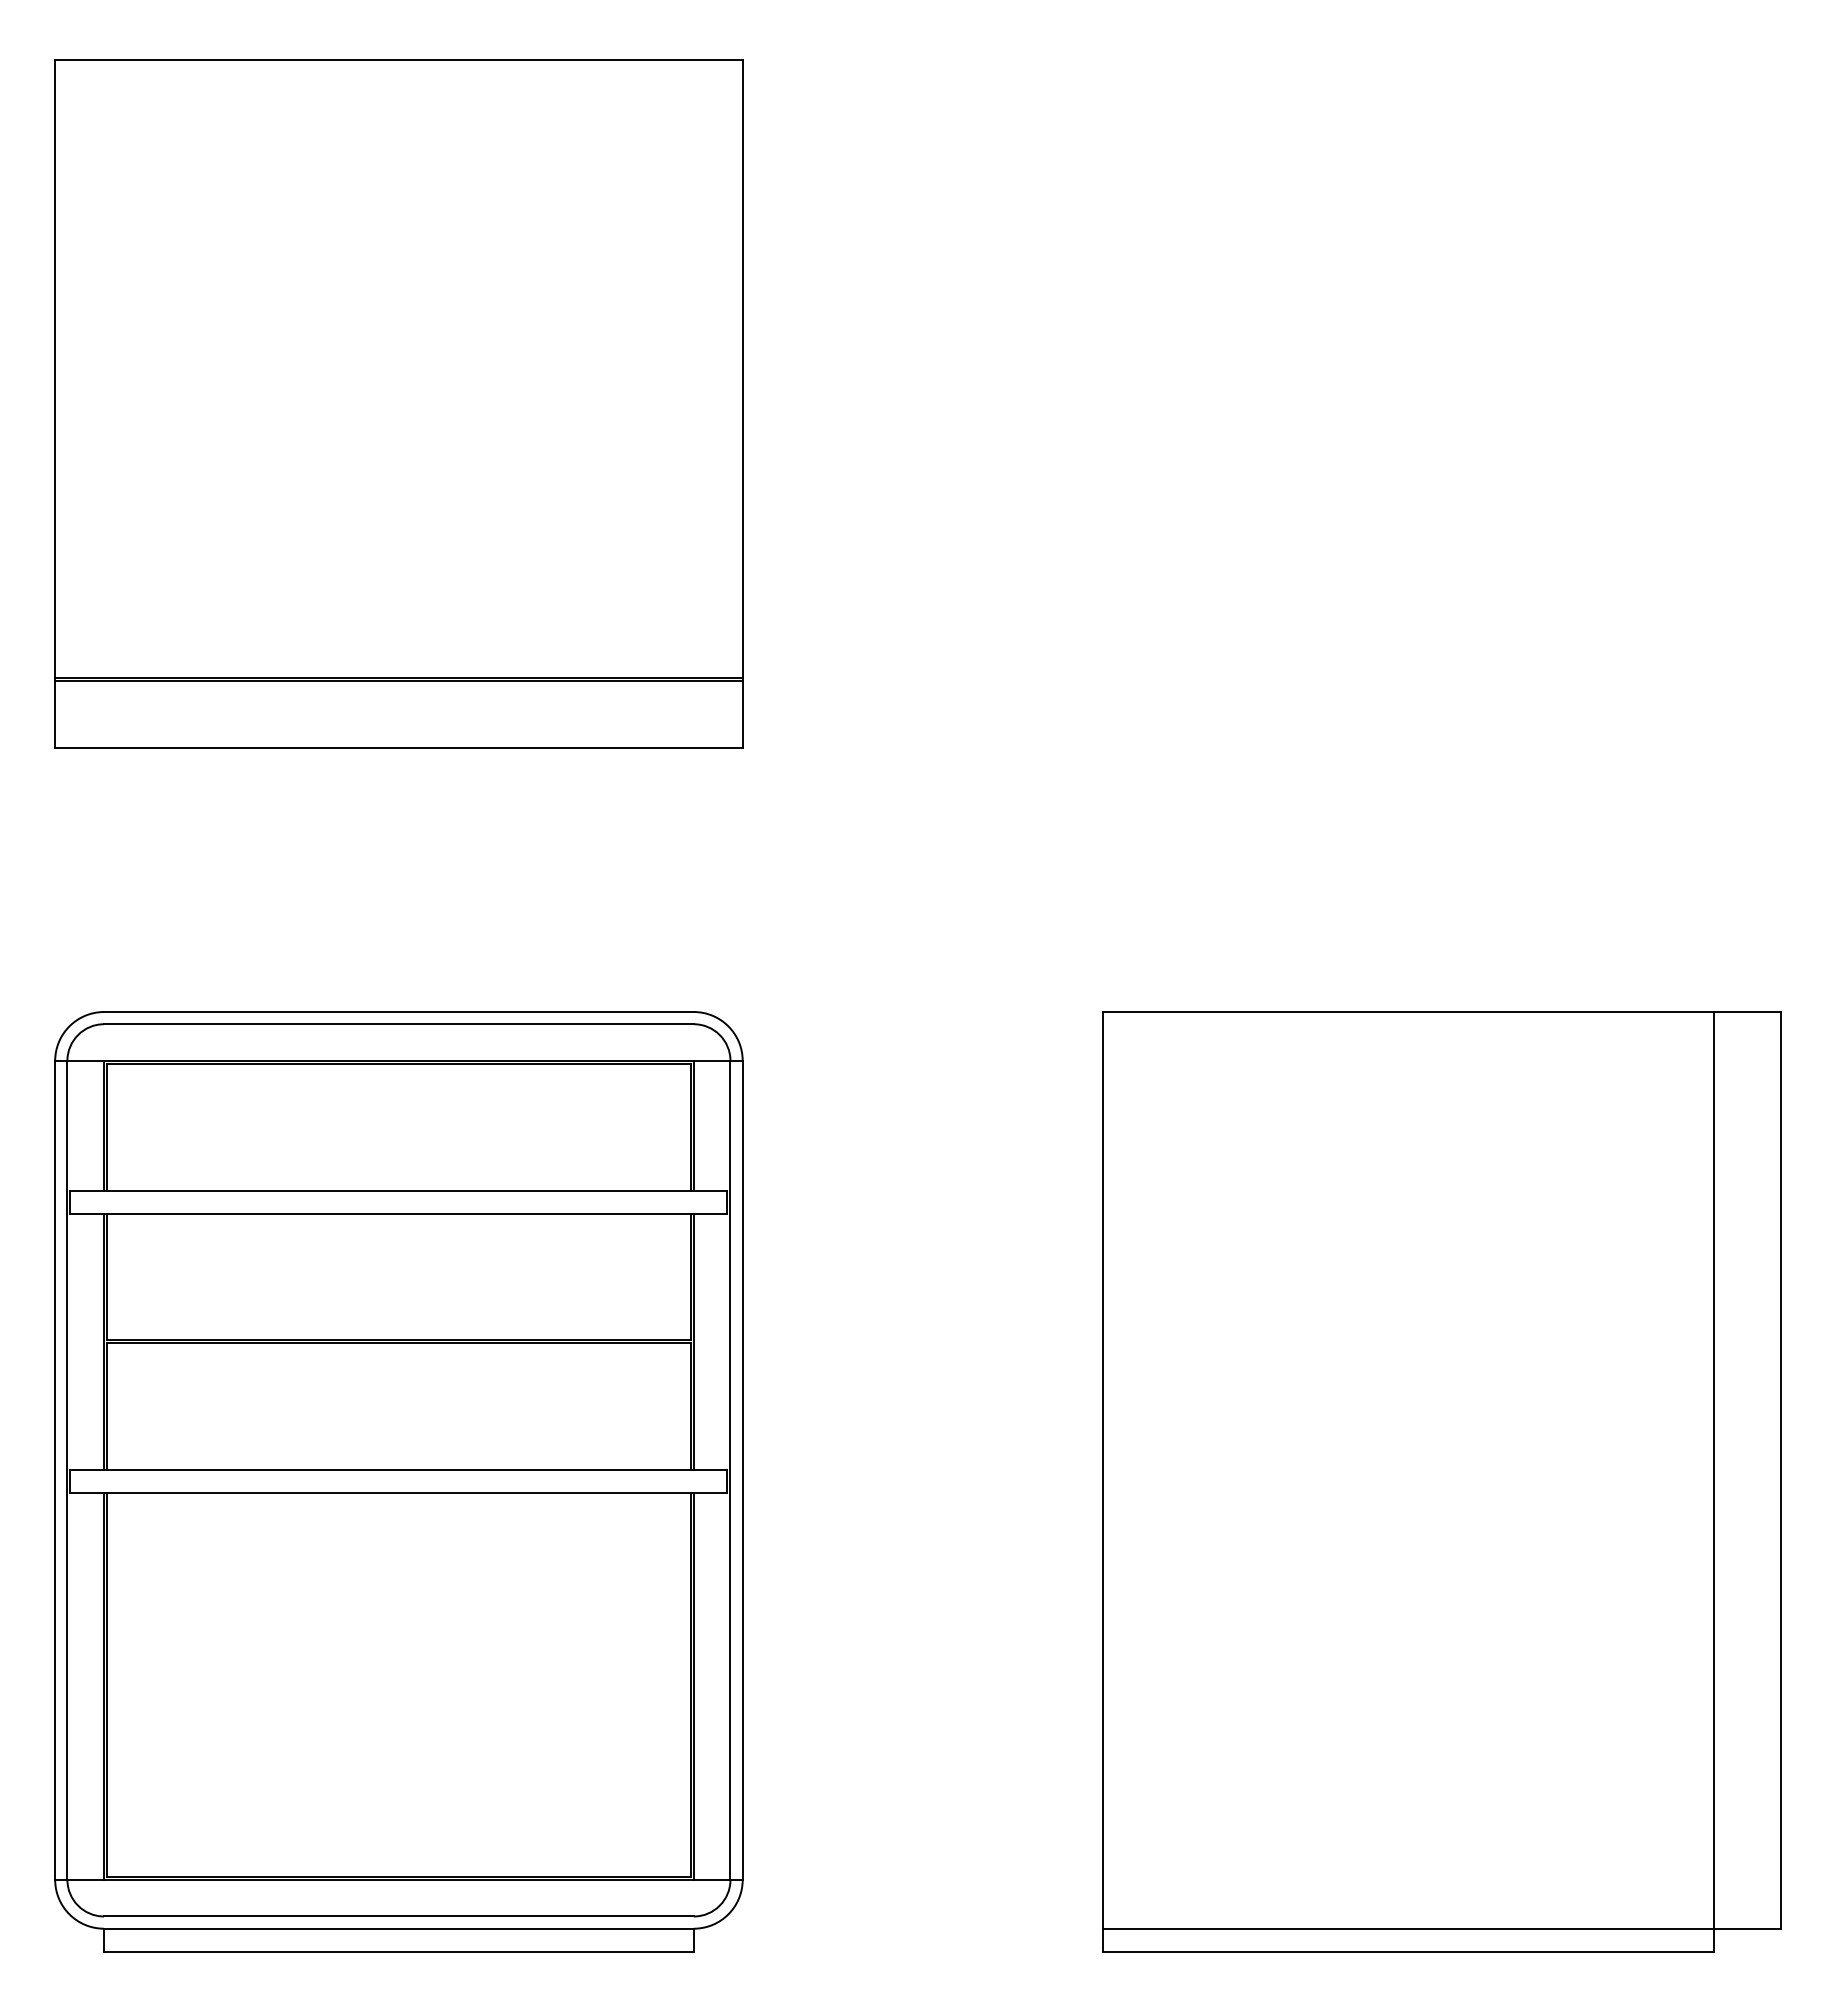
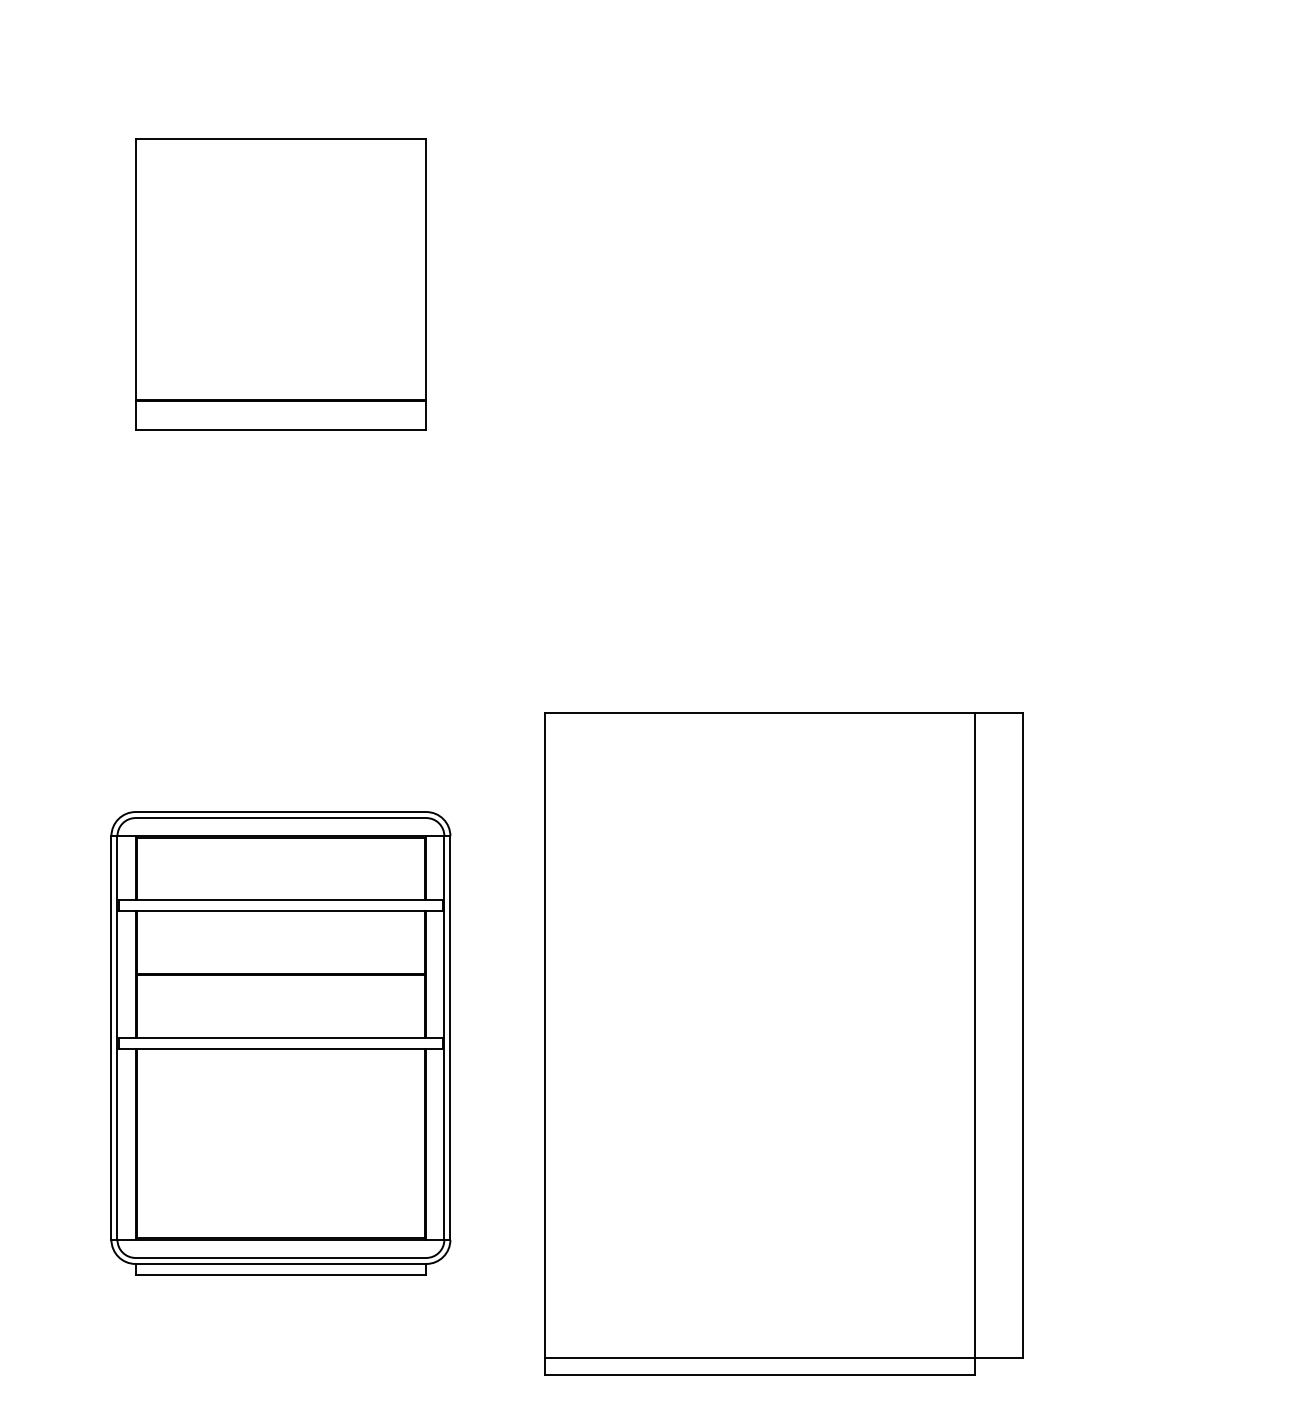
part: (398, 403) -> (280, 284), size x0.6
part: (398, 1481) -> (280, 1043), size x0.7
part: (1441, 1481) -> (783, 1043), moved

